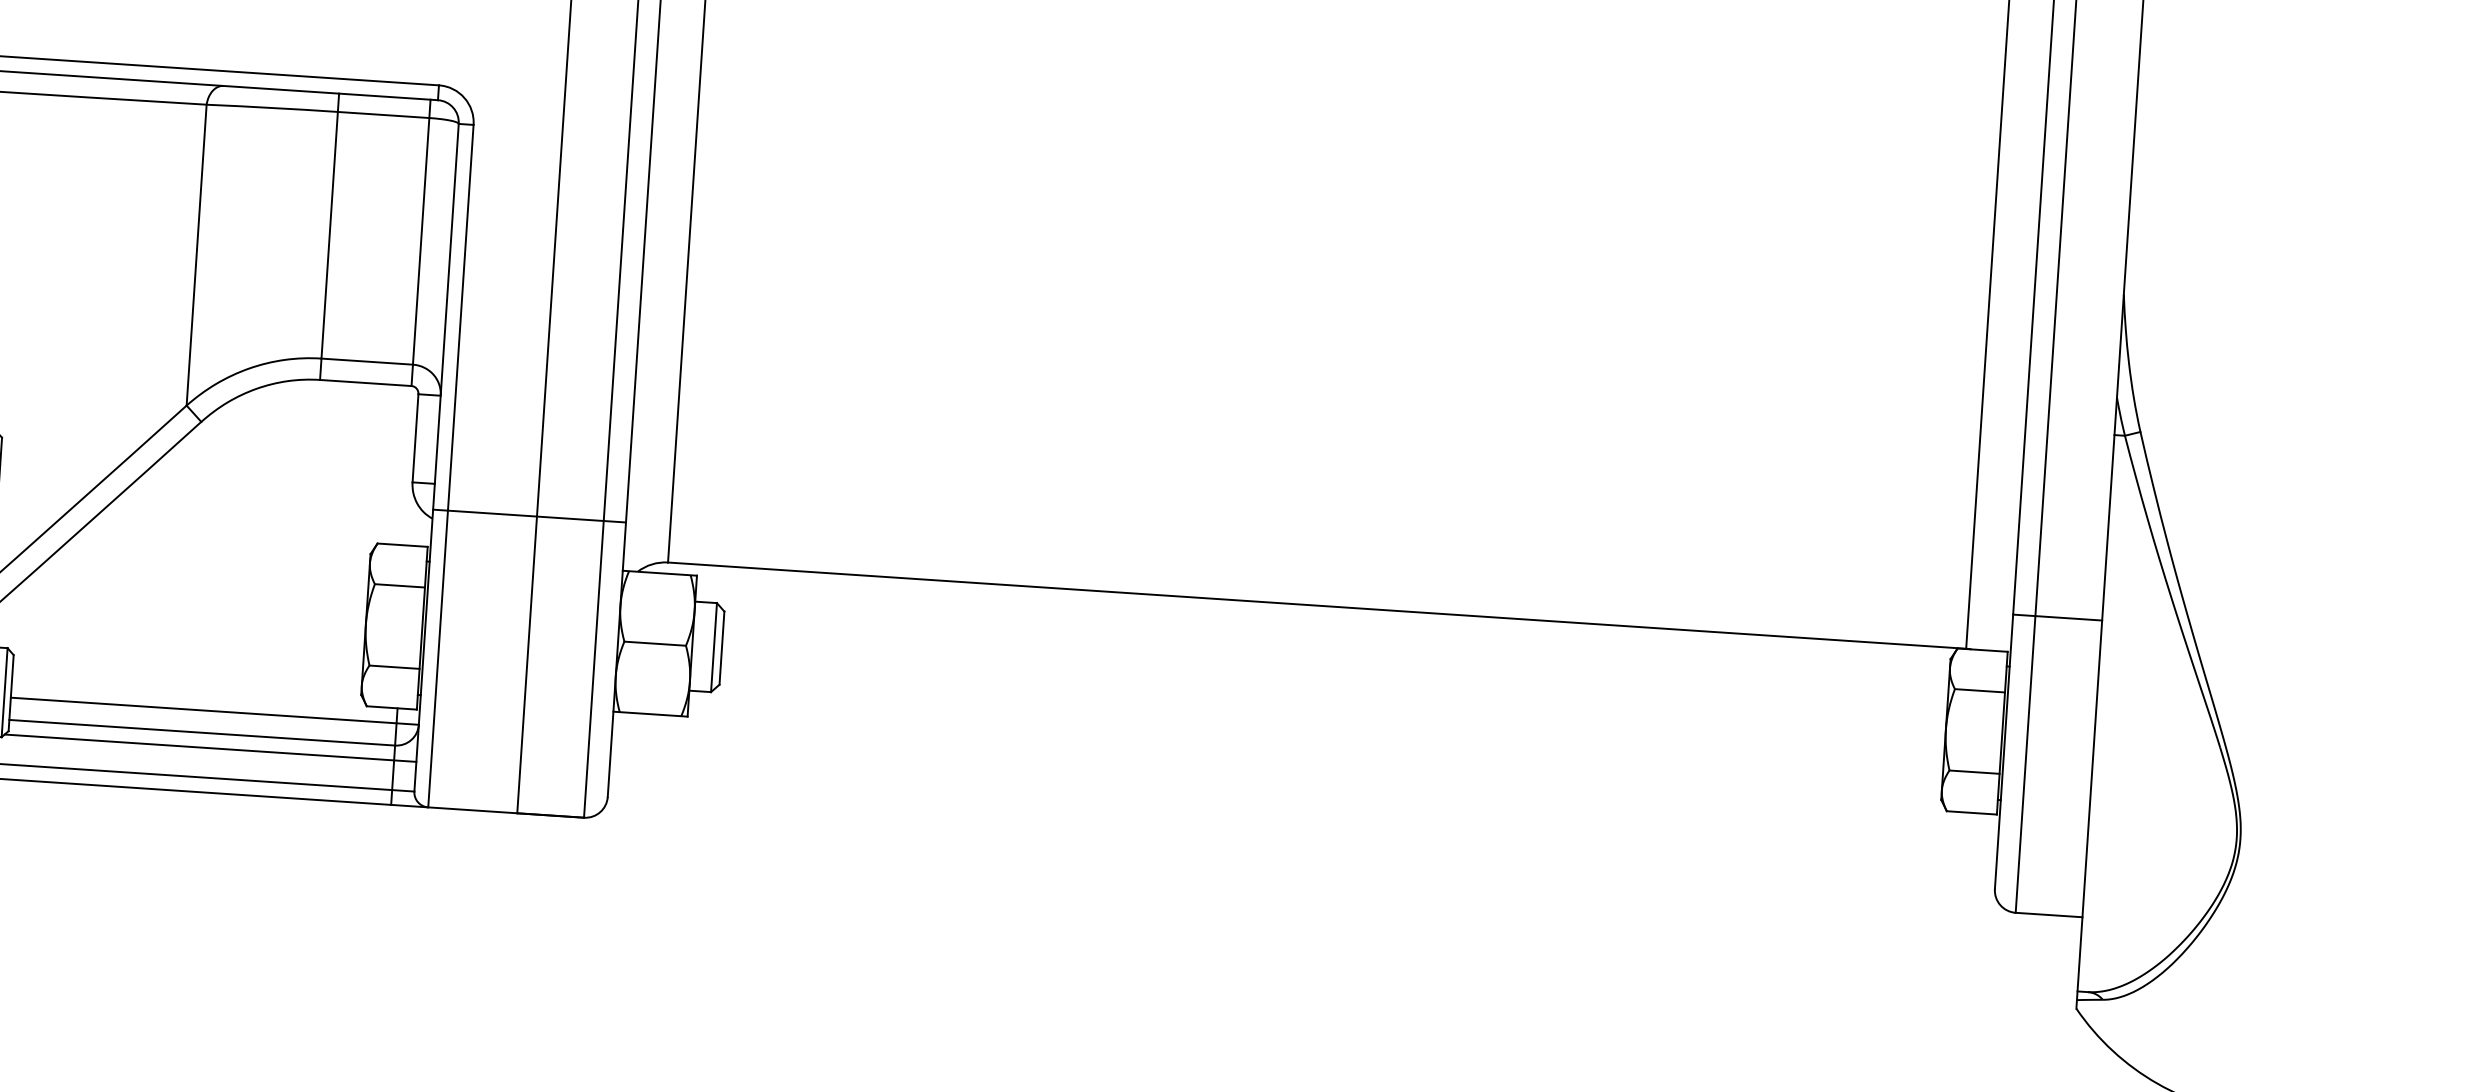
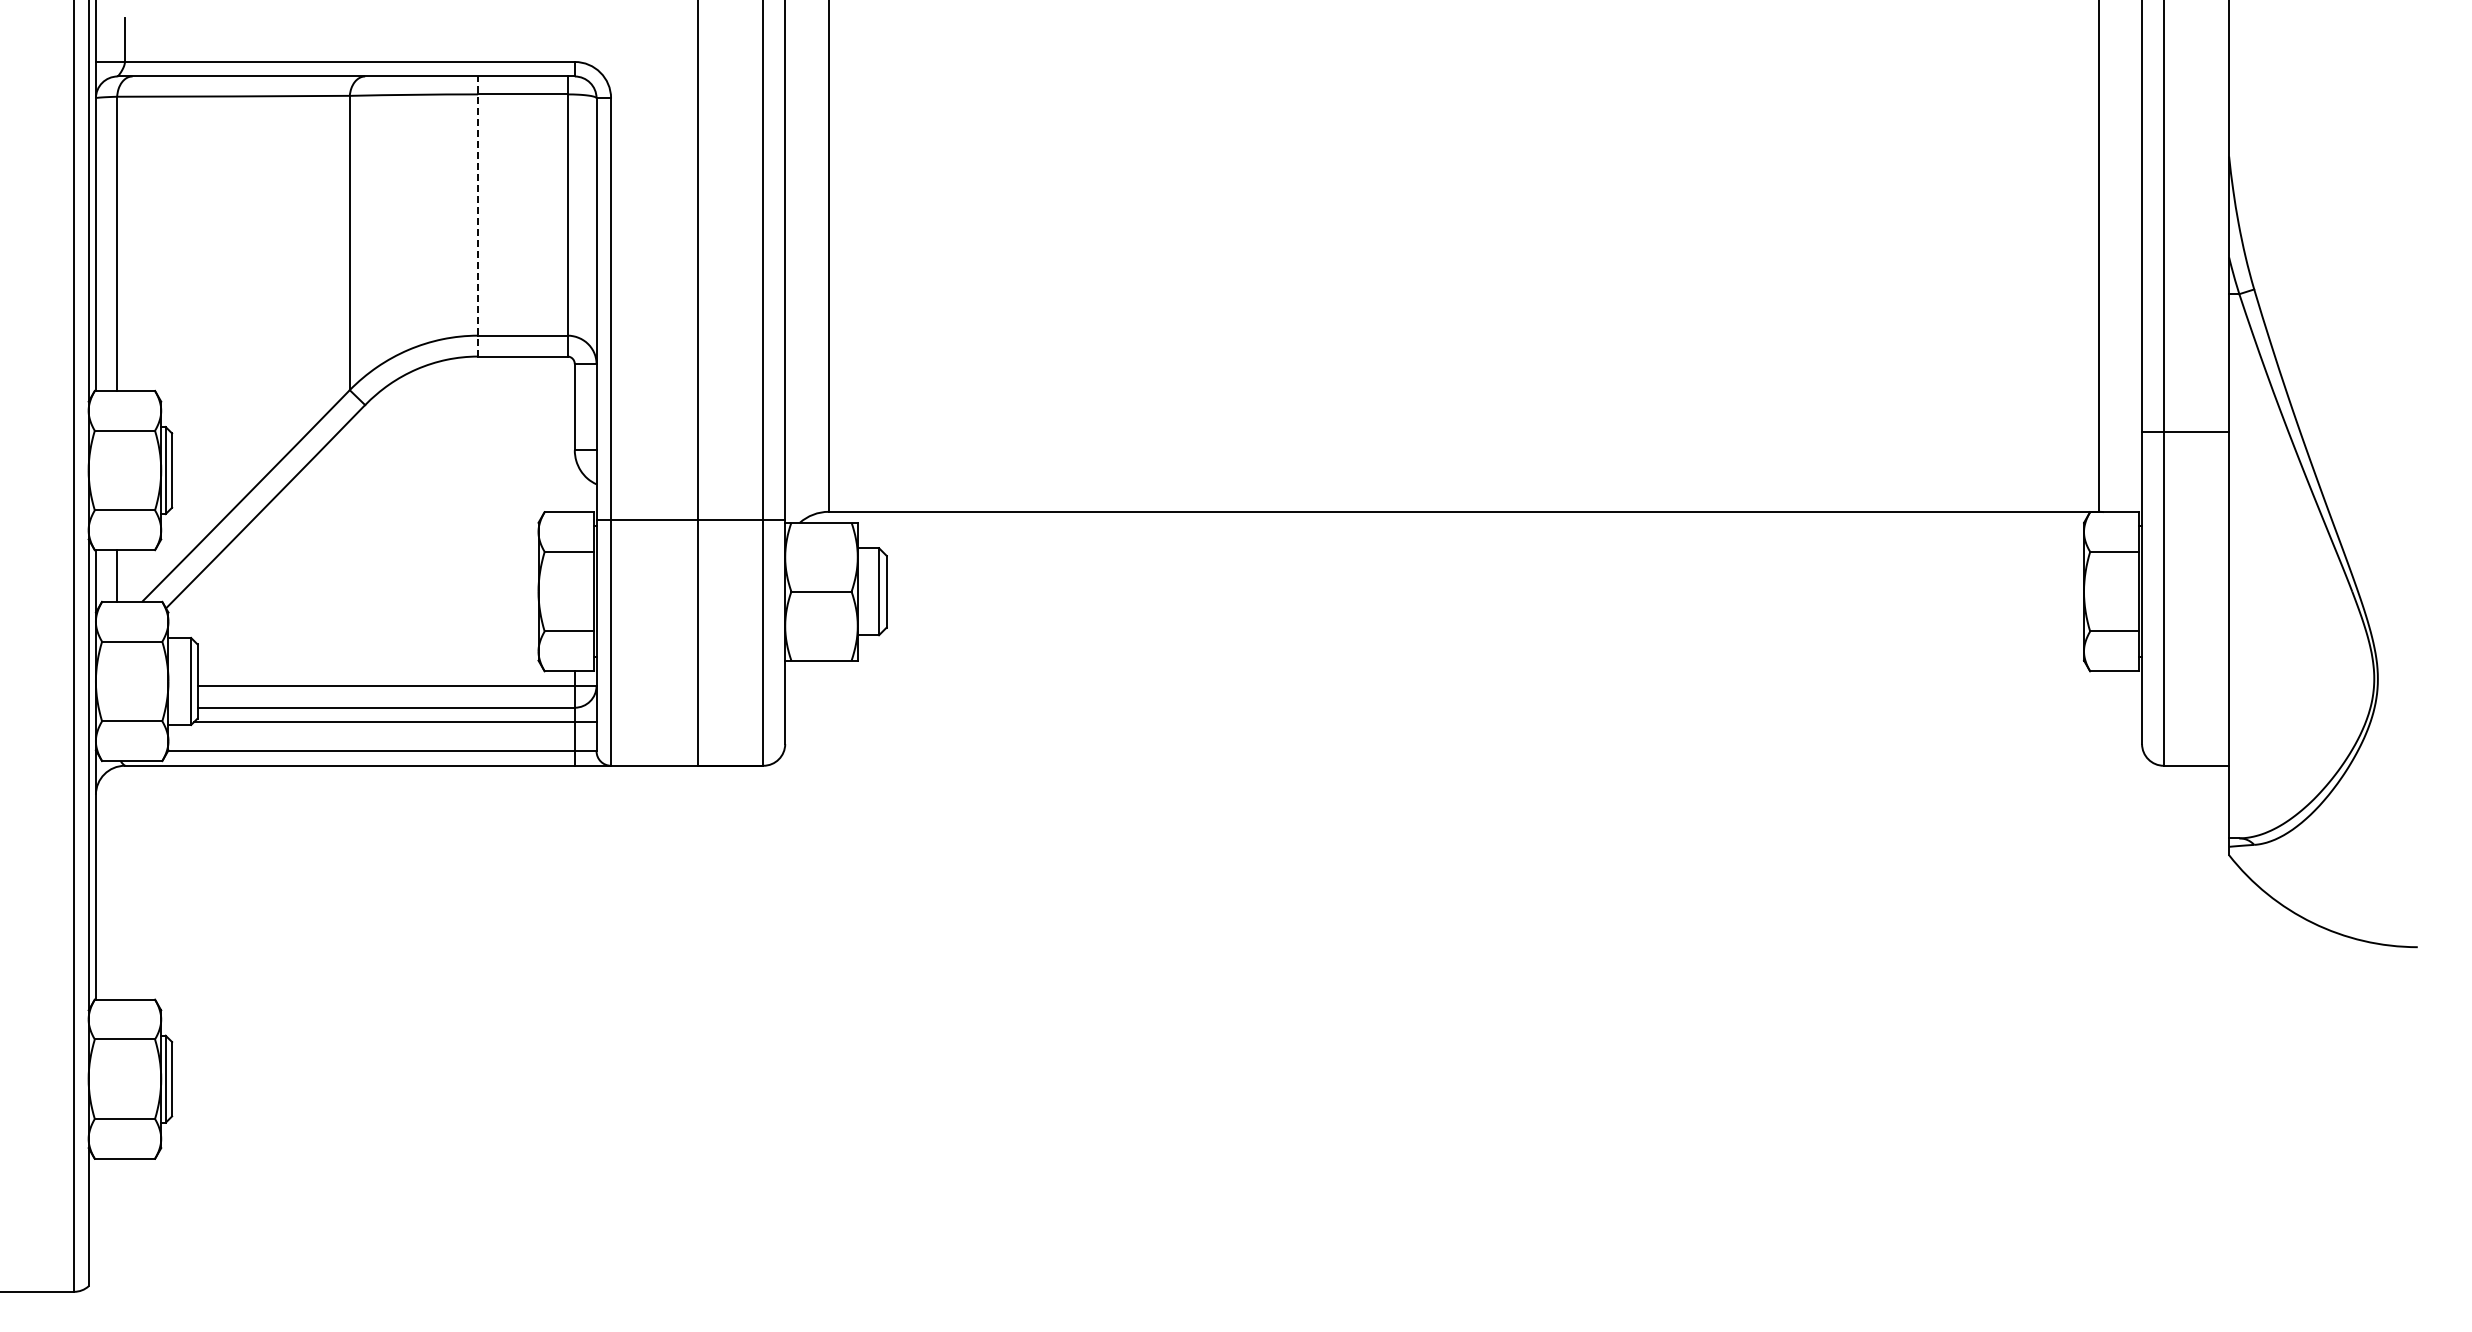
line: (330, 236) -> (478, 216), solid -> dashed
line: (529, 515) -> (690, 519), moved
line: (2057, 617) -> (2185, 431), moved

